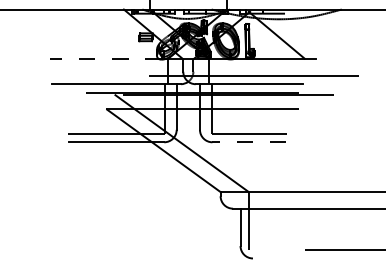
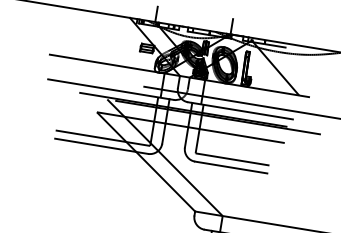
line: (105, 59) -> (104, 63), dashed -> solid
line: (249, 142) -> (231, 167), dashed -> solid

